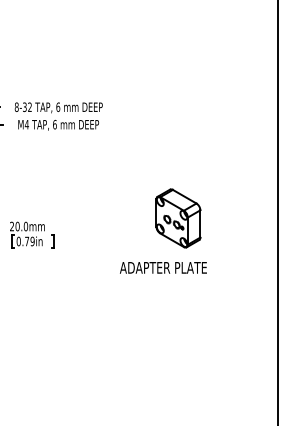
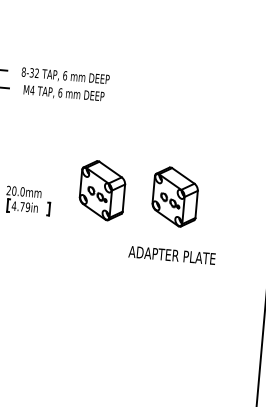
part: (105, 218) -> (102, 190), added
text: (18, 241) -> (13, 206), 0.79in -> 4.79in
text: (163, 267) -> (172, 255), moved

